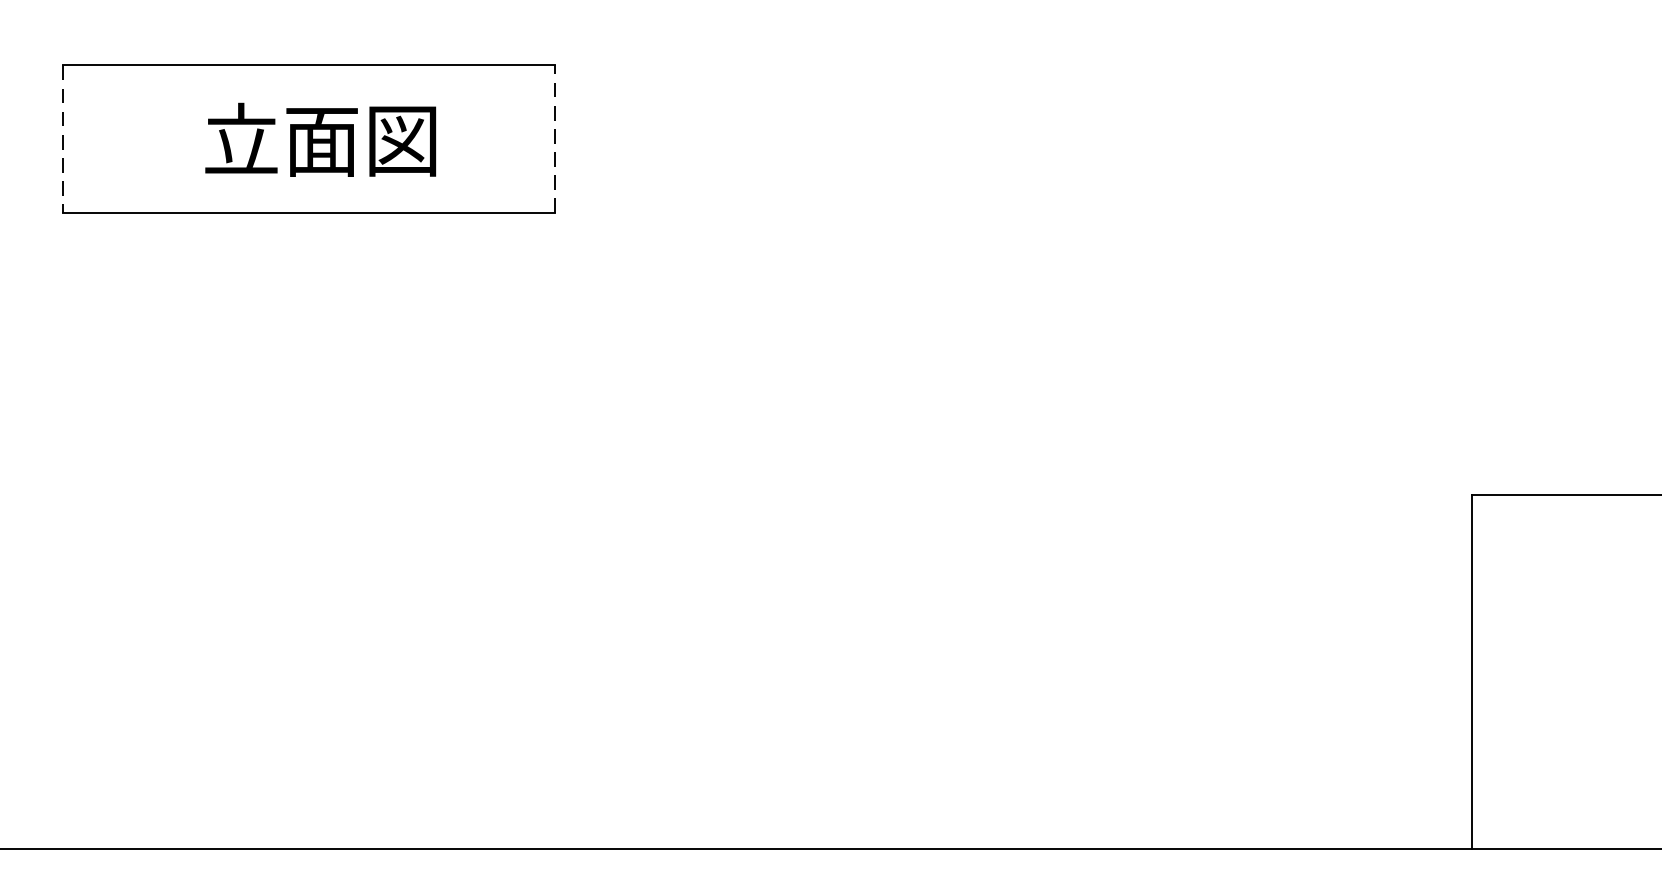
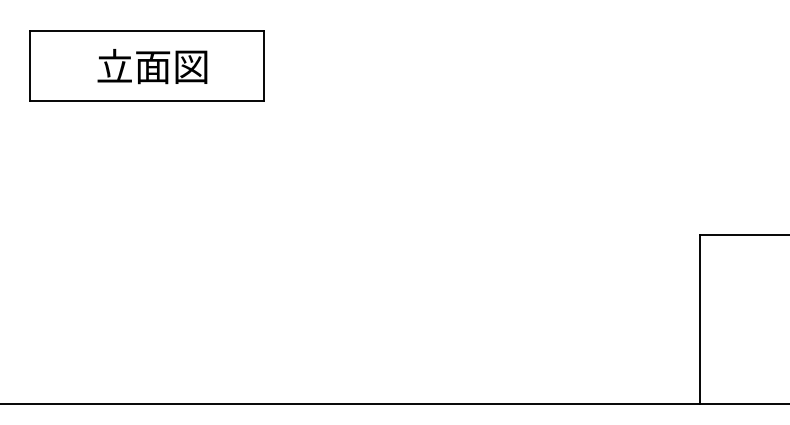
line: (554, 137) -> (263, 65), dashed -> solid
line: (62, 139) -> (29, 66), dashed -> solid

